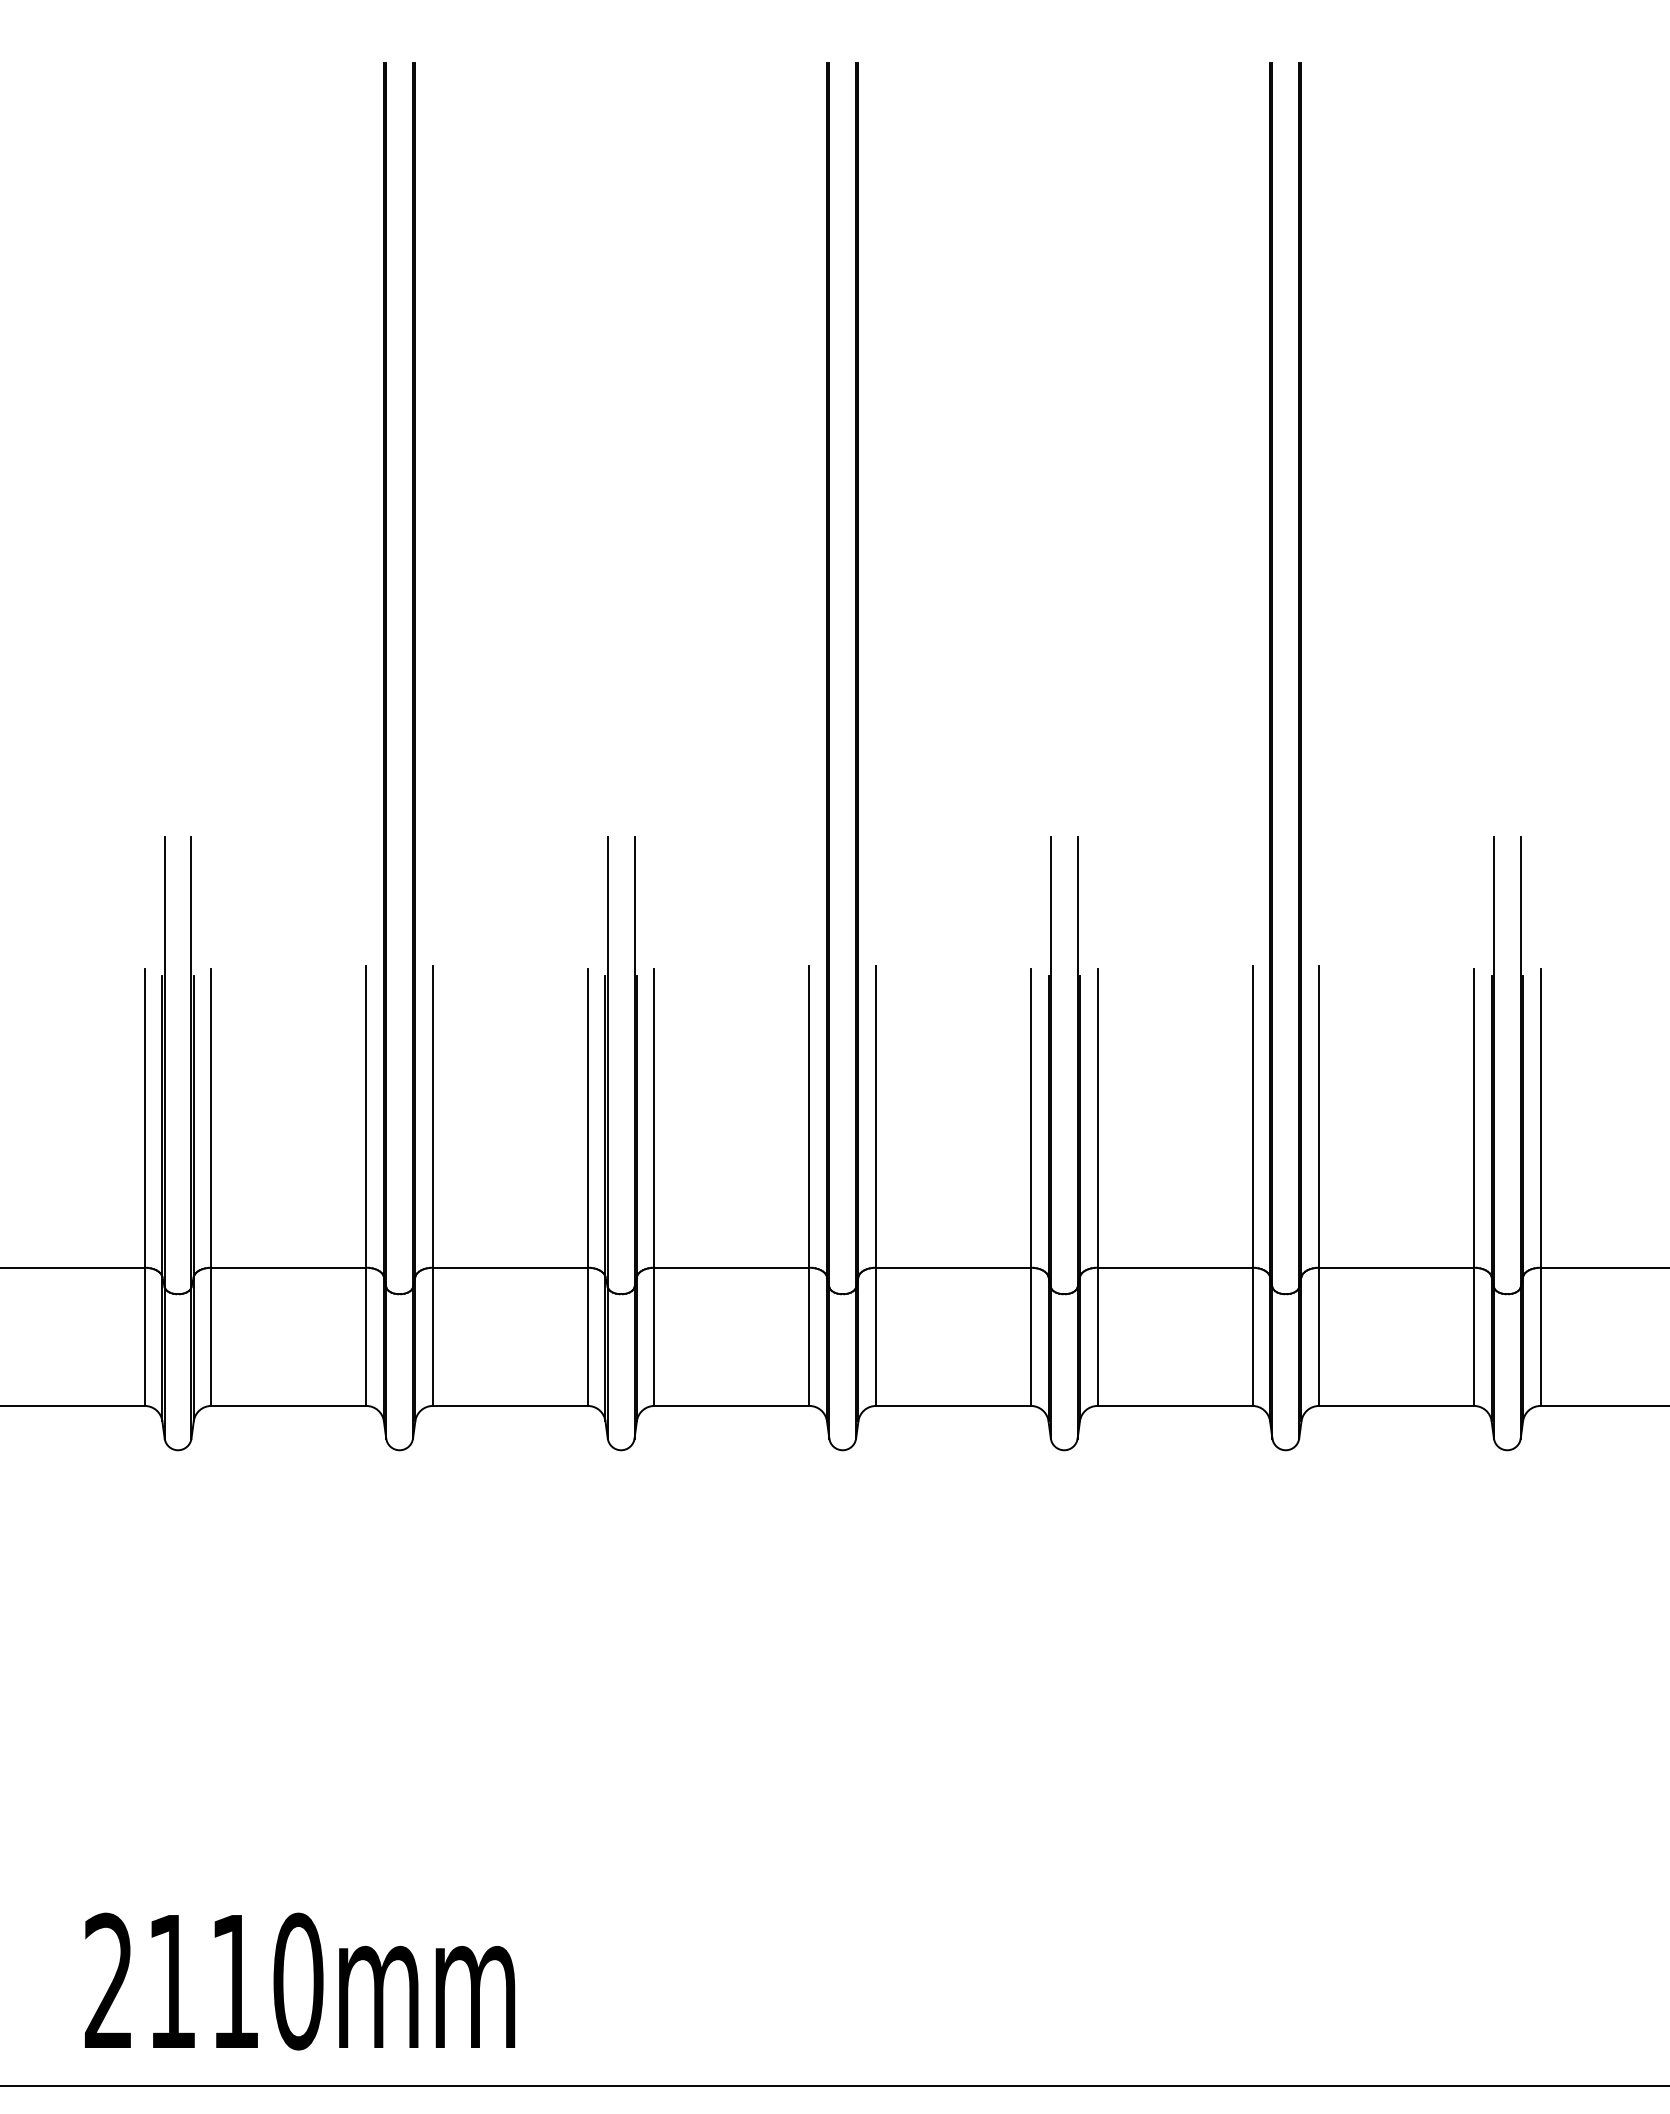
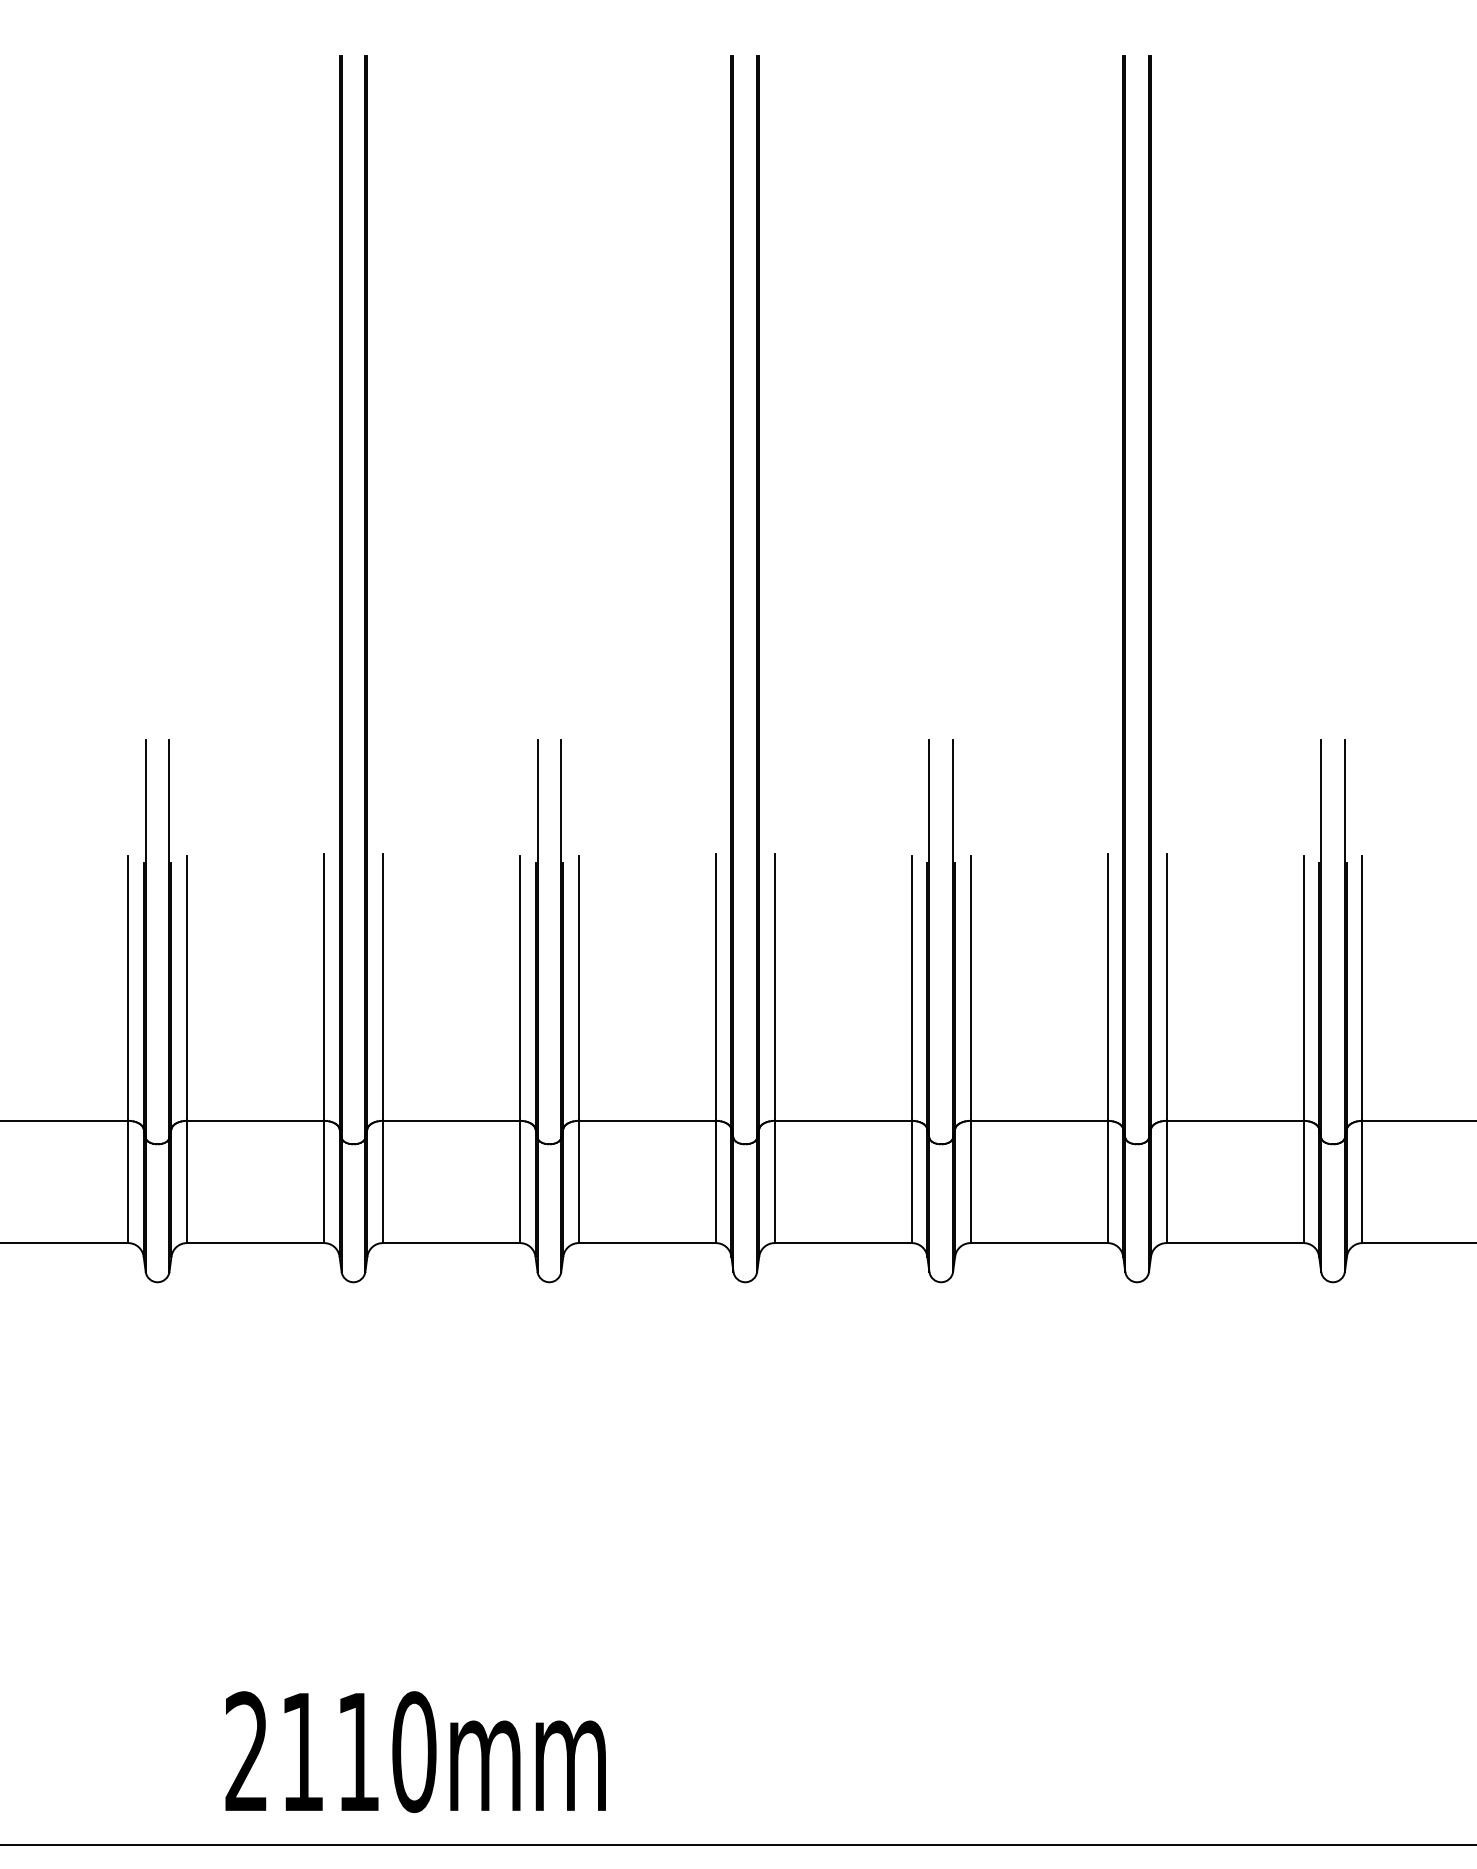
text: (300, 1981) -> (416, 1752), moved

